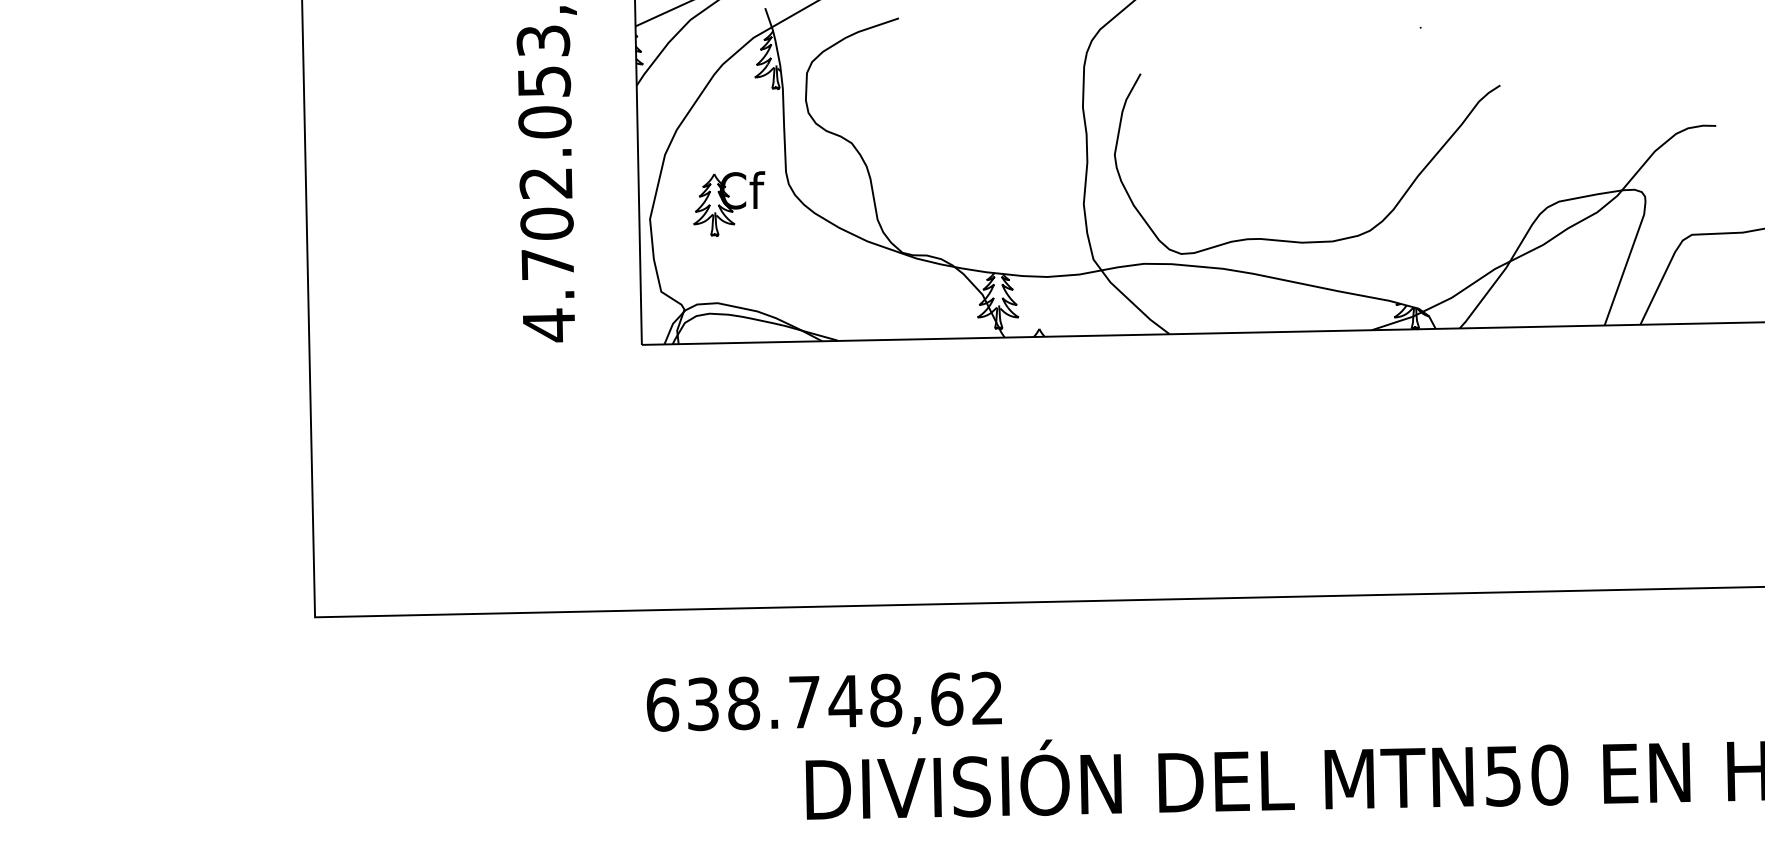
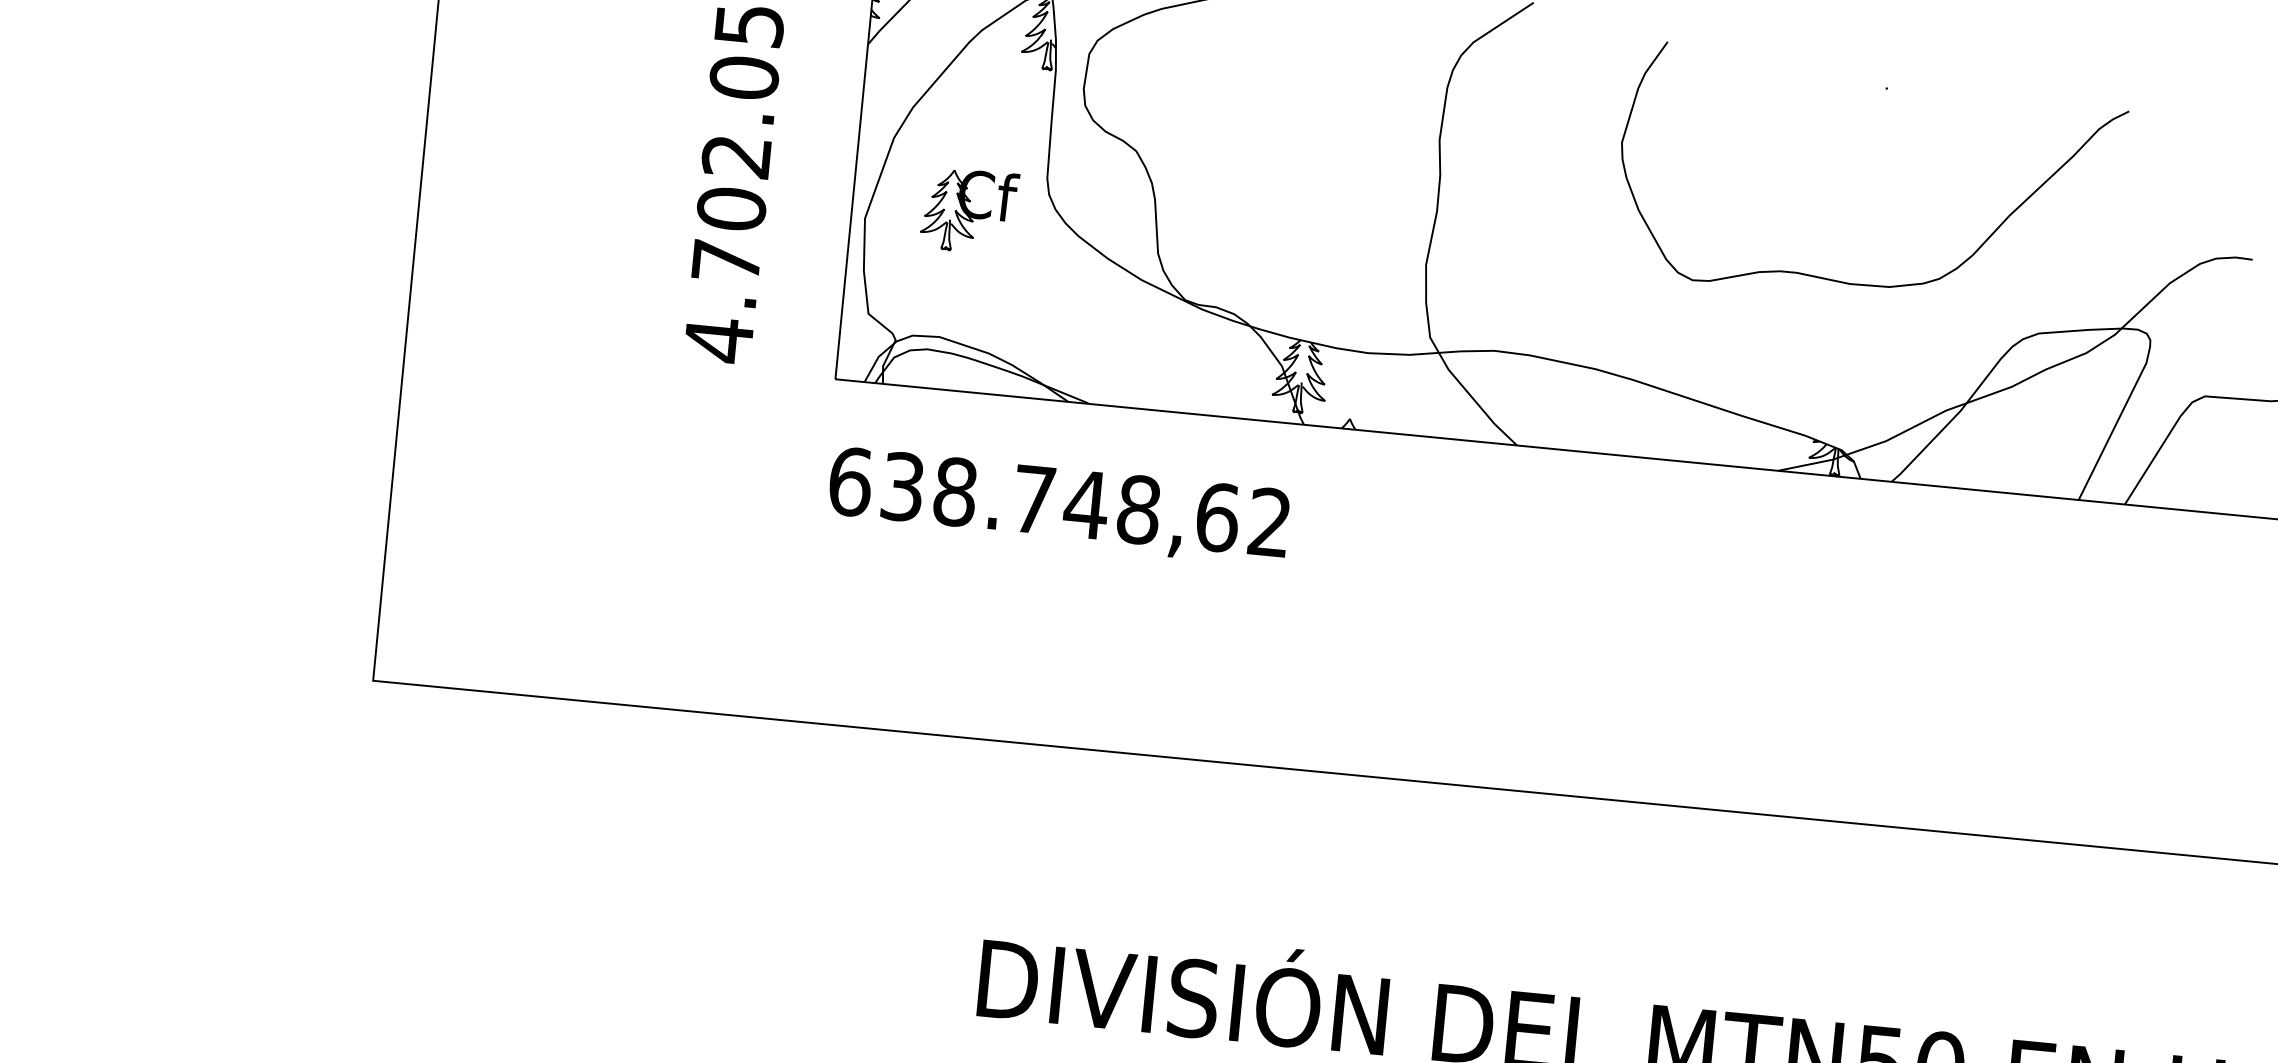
curve: (1307, 241) -> (1857, 283), moved
text: (824, 702) -> (1059, 503), moved

